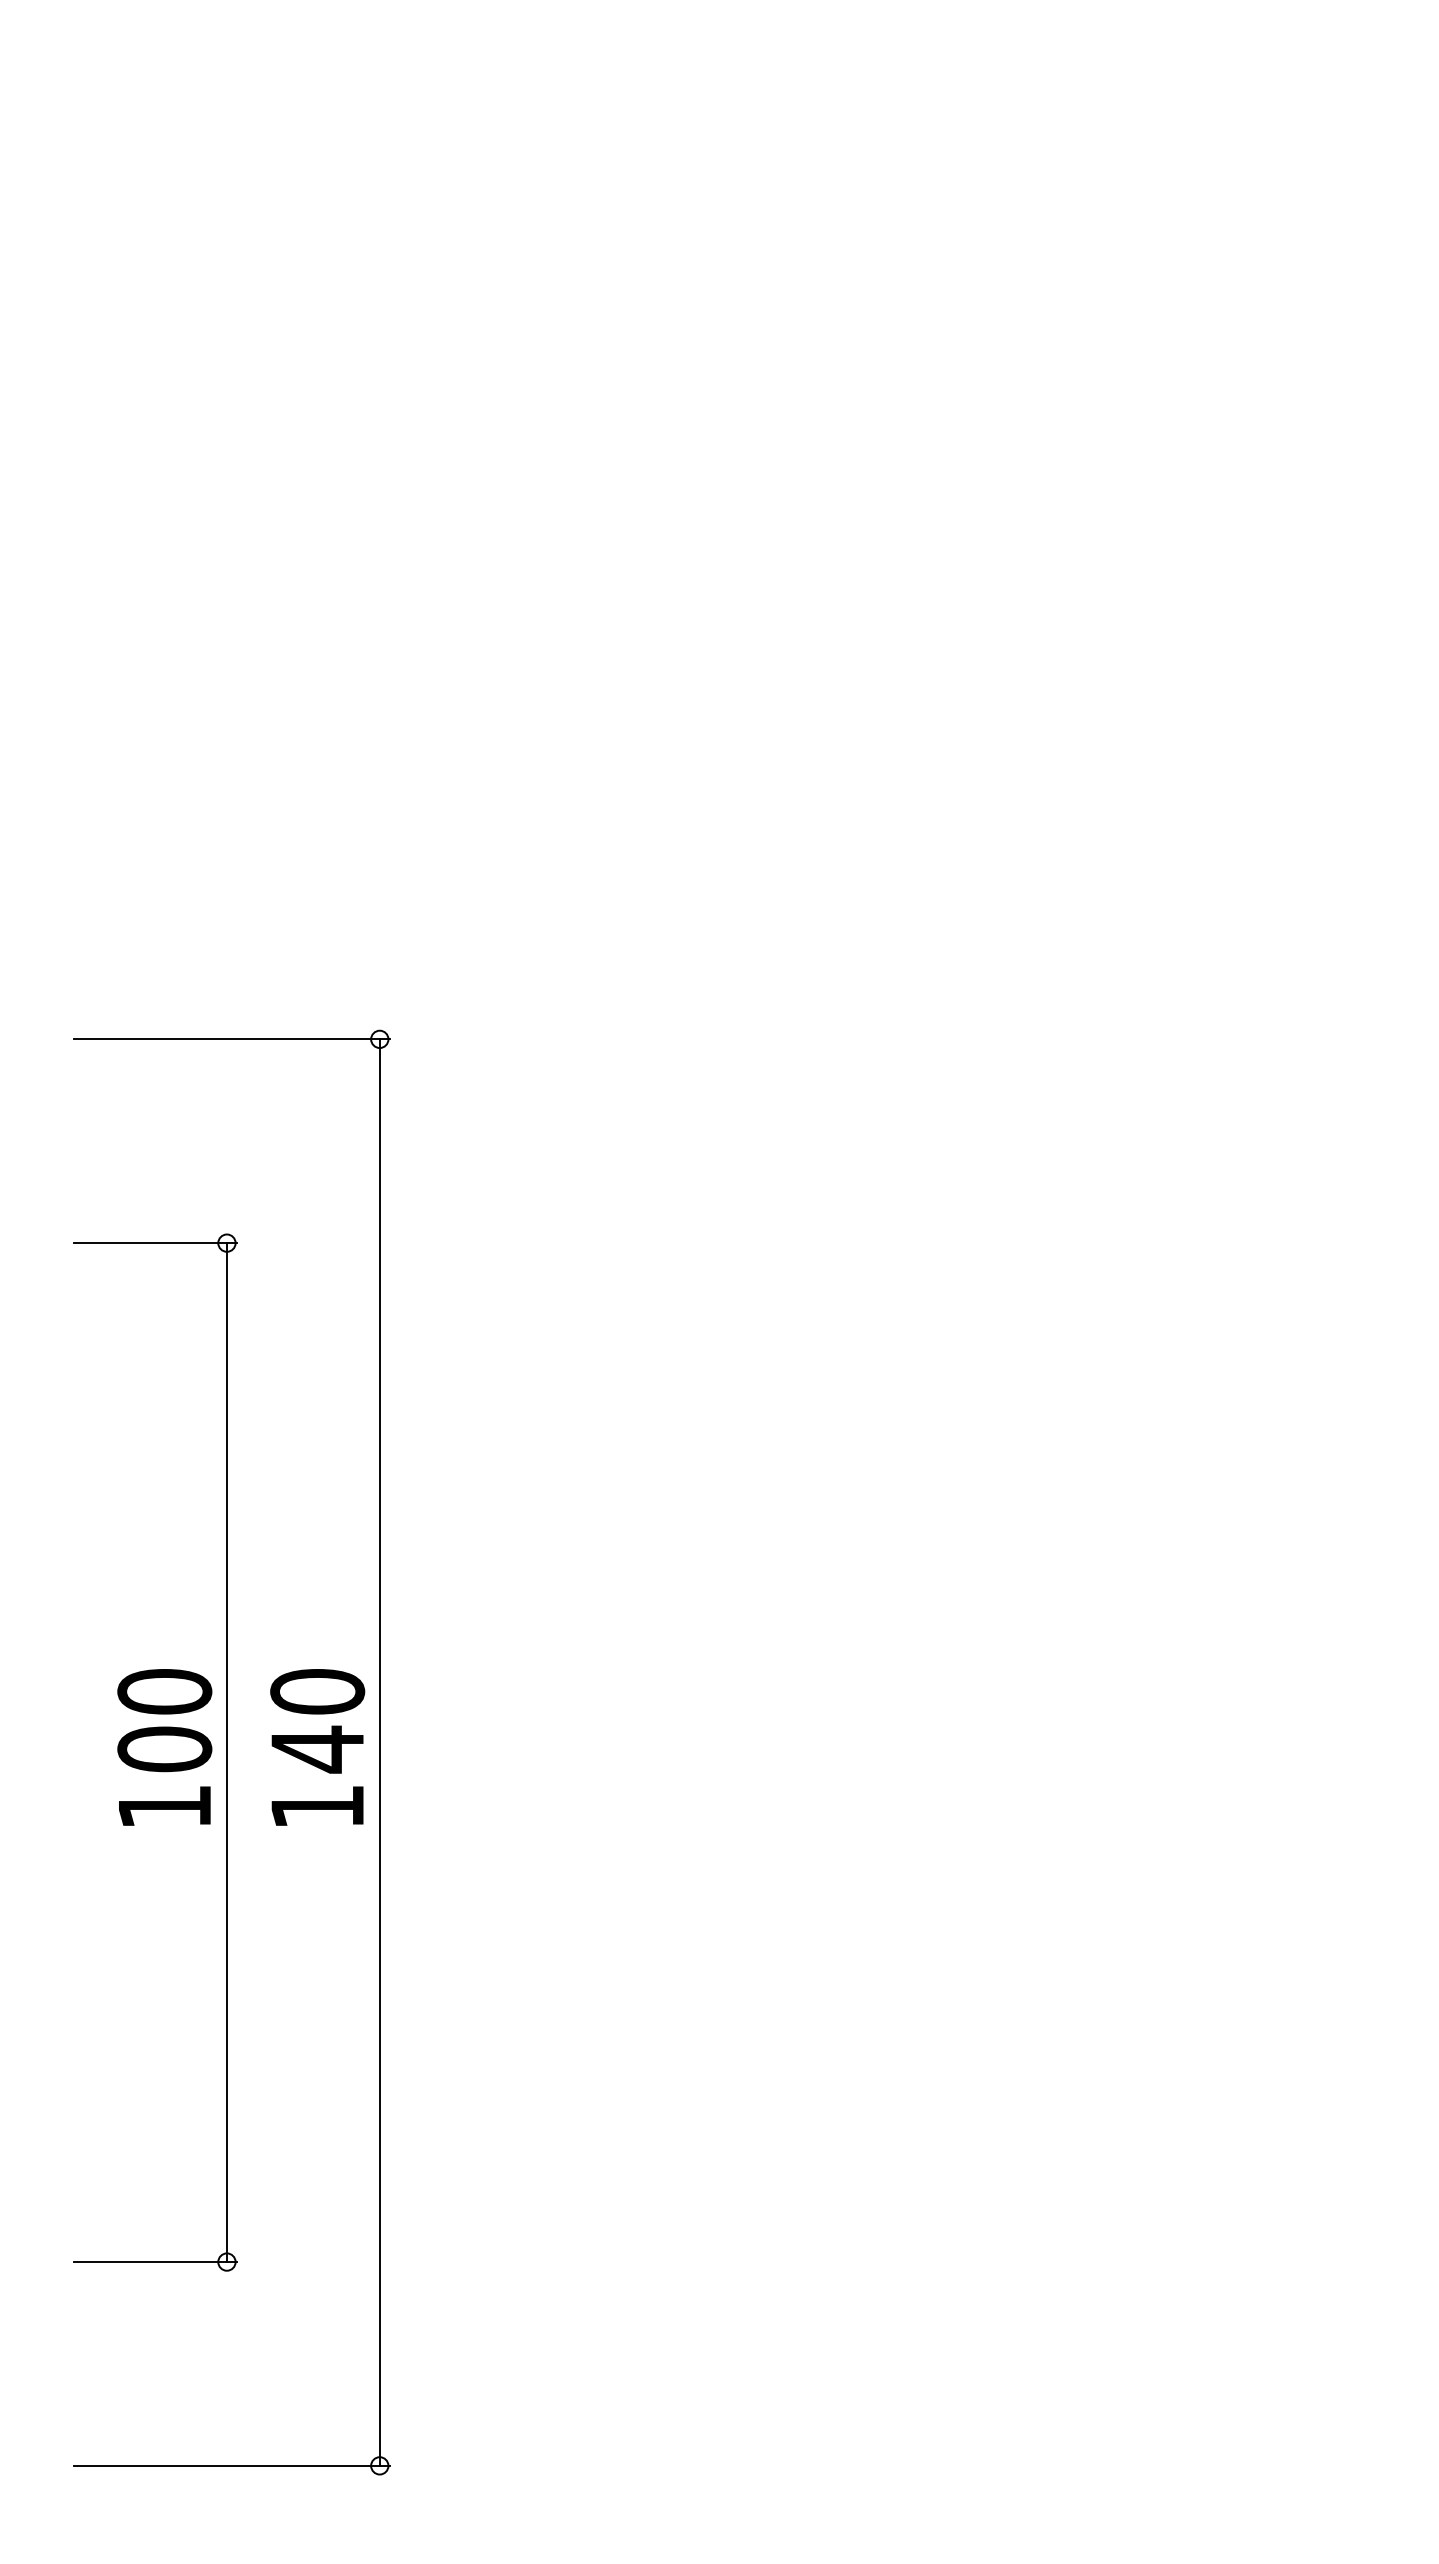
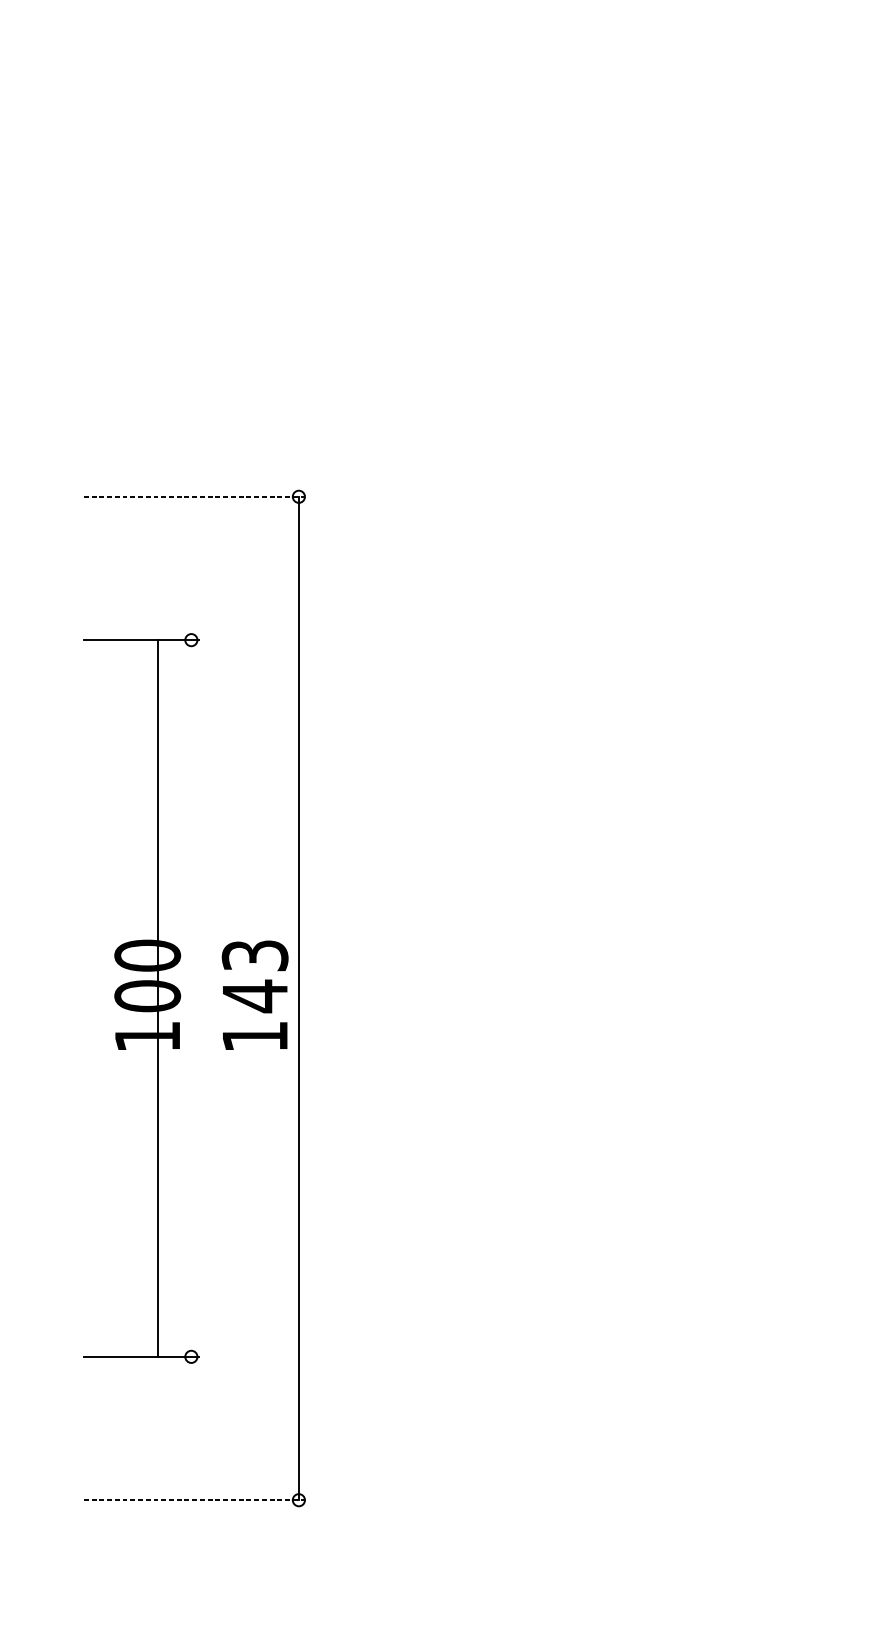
line: (232, 1039) -> (195, 496), solid -> dashed
text: (317, 1691) -> (255, 955), 140 -> 143
line: (226, 1752) -> (158, 998), moved
line: (232, 2465) -> (195, 1499), solid -> dashed

